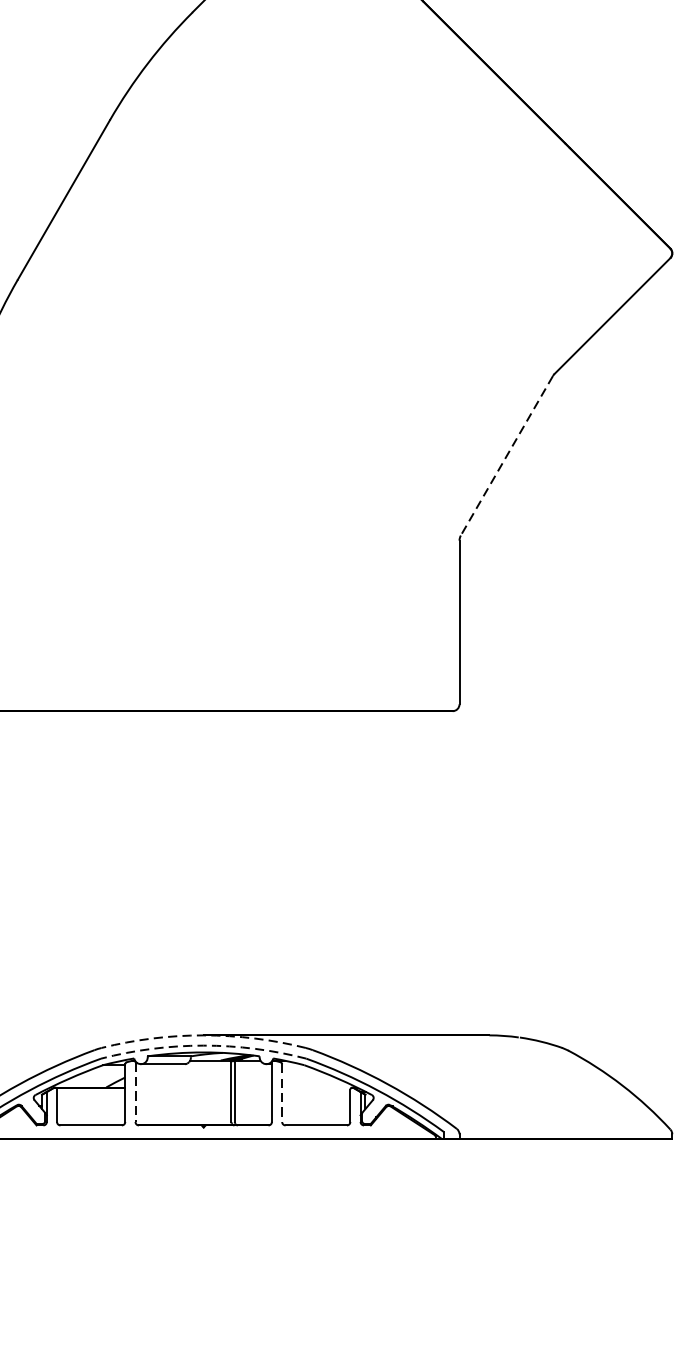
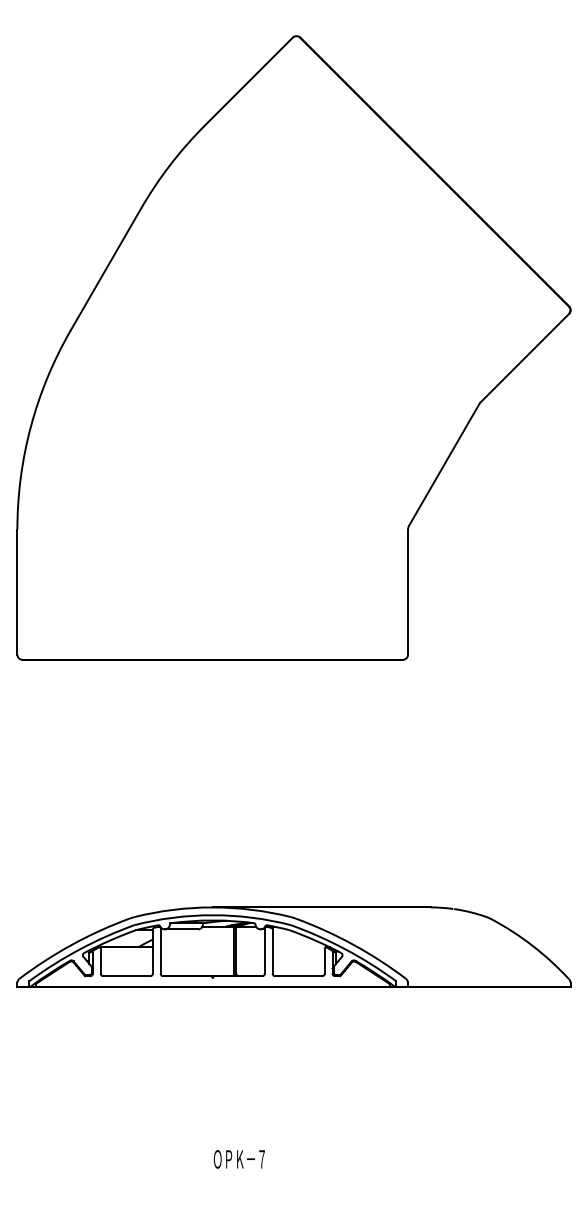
line: (507, 456) -> (444, 465), dashed -> solid
arc: (203, 1035) -> (212, 907), dashed -> solid
arc: (203, 1045) -> (212, 915), dashed -> solid
line: (135, 1091) -> (160, 950), dashed -> solid
line: (281, 1094) -> (272, 952), dashed -> solid

